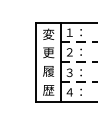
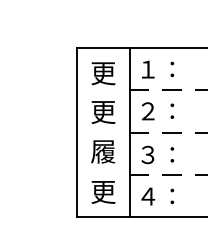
text: (48, 33) -> (102, 71), 変 -> 更
text: (48, 90) -> (102, 192), 歴 -> 更

